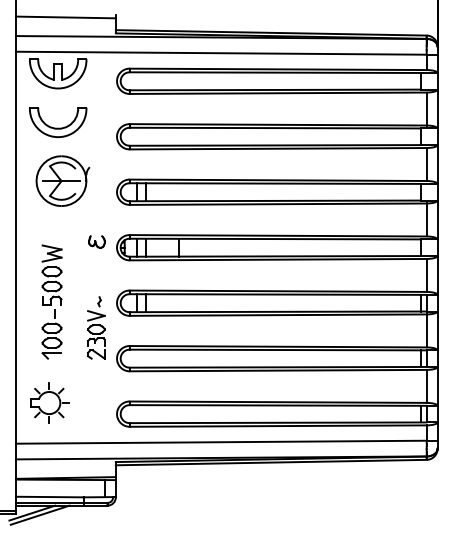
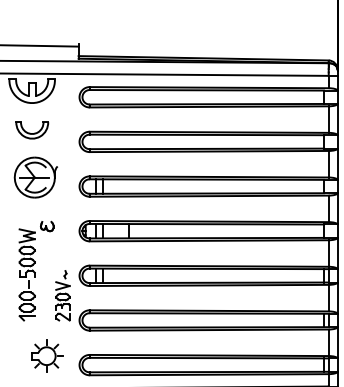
part: (58, 122) -> (32, 130), size x0.7
part: (96, 241) -> (46, 226), moved
part: (49, 402) -> (46, 355), moved

